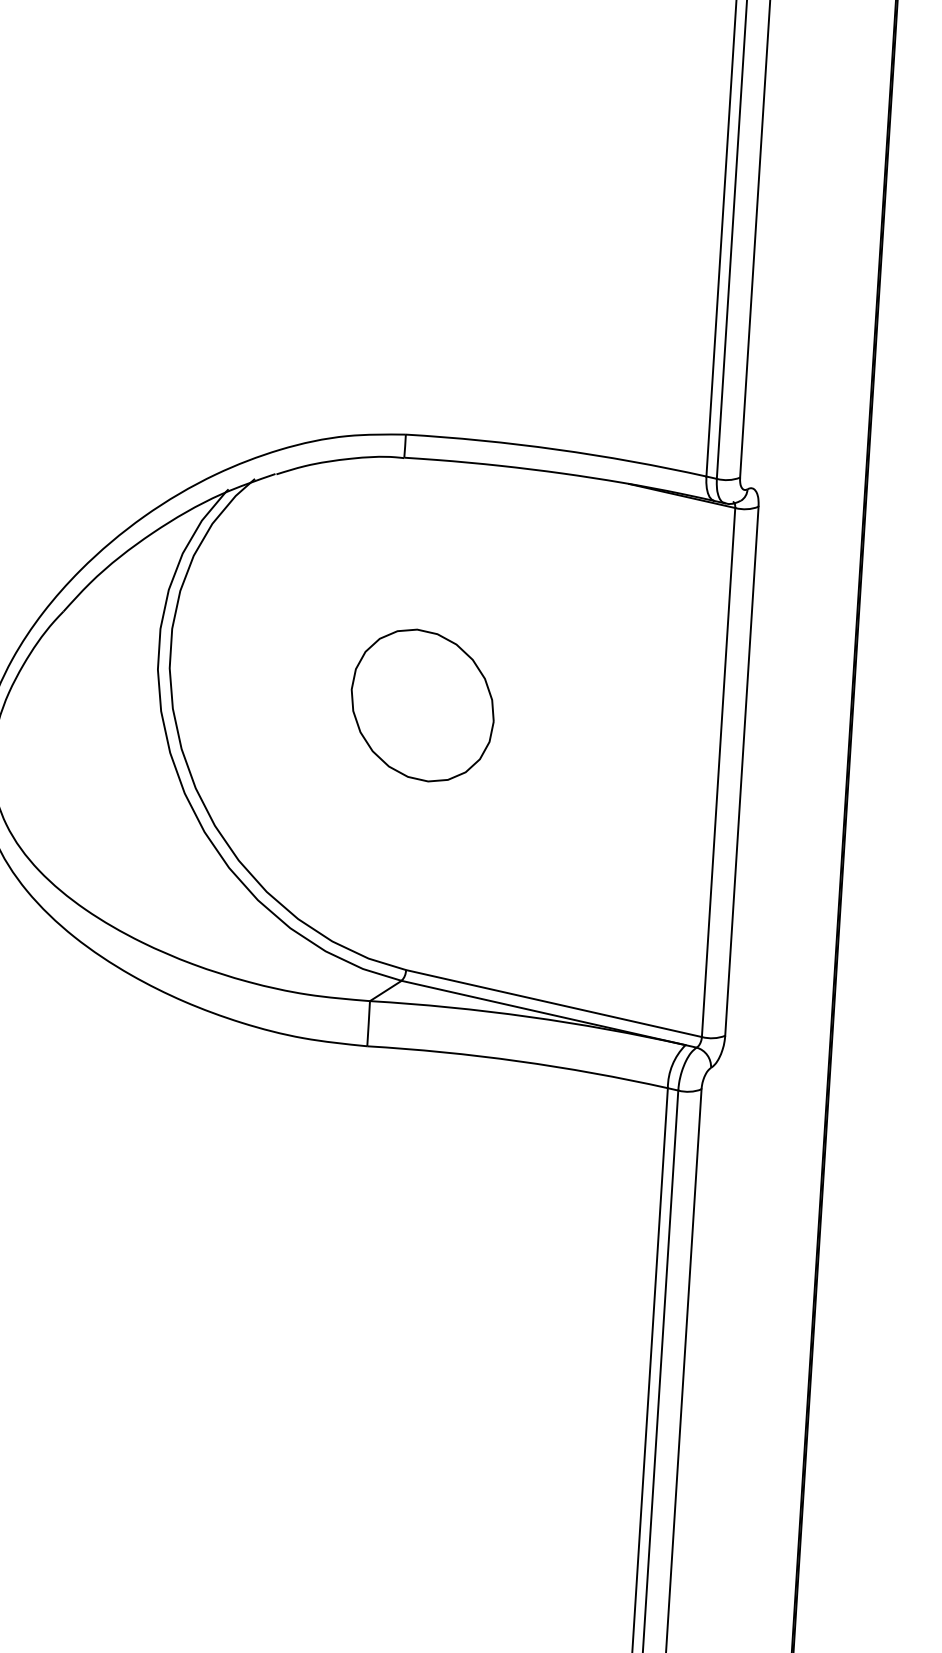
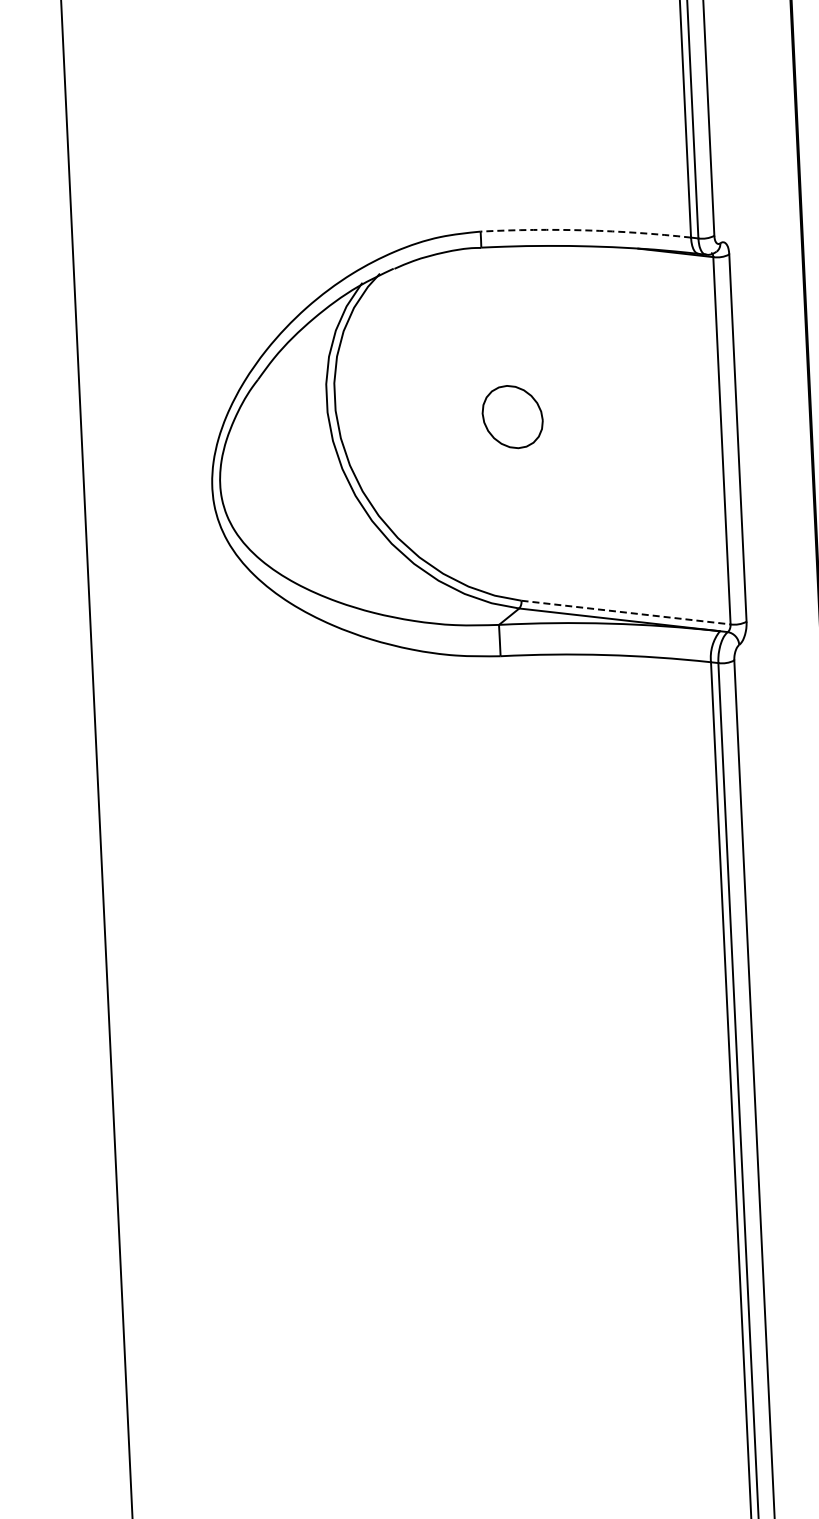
arc: (556, 449) -> (585, 230), solid -> dashed
part: (422, 704) -> (512, 416), size x0.6
line: (554, 1003) -> (626, 612), solid -> dashed

